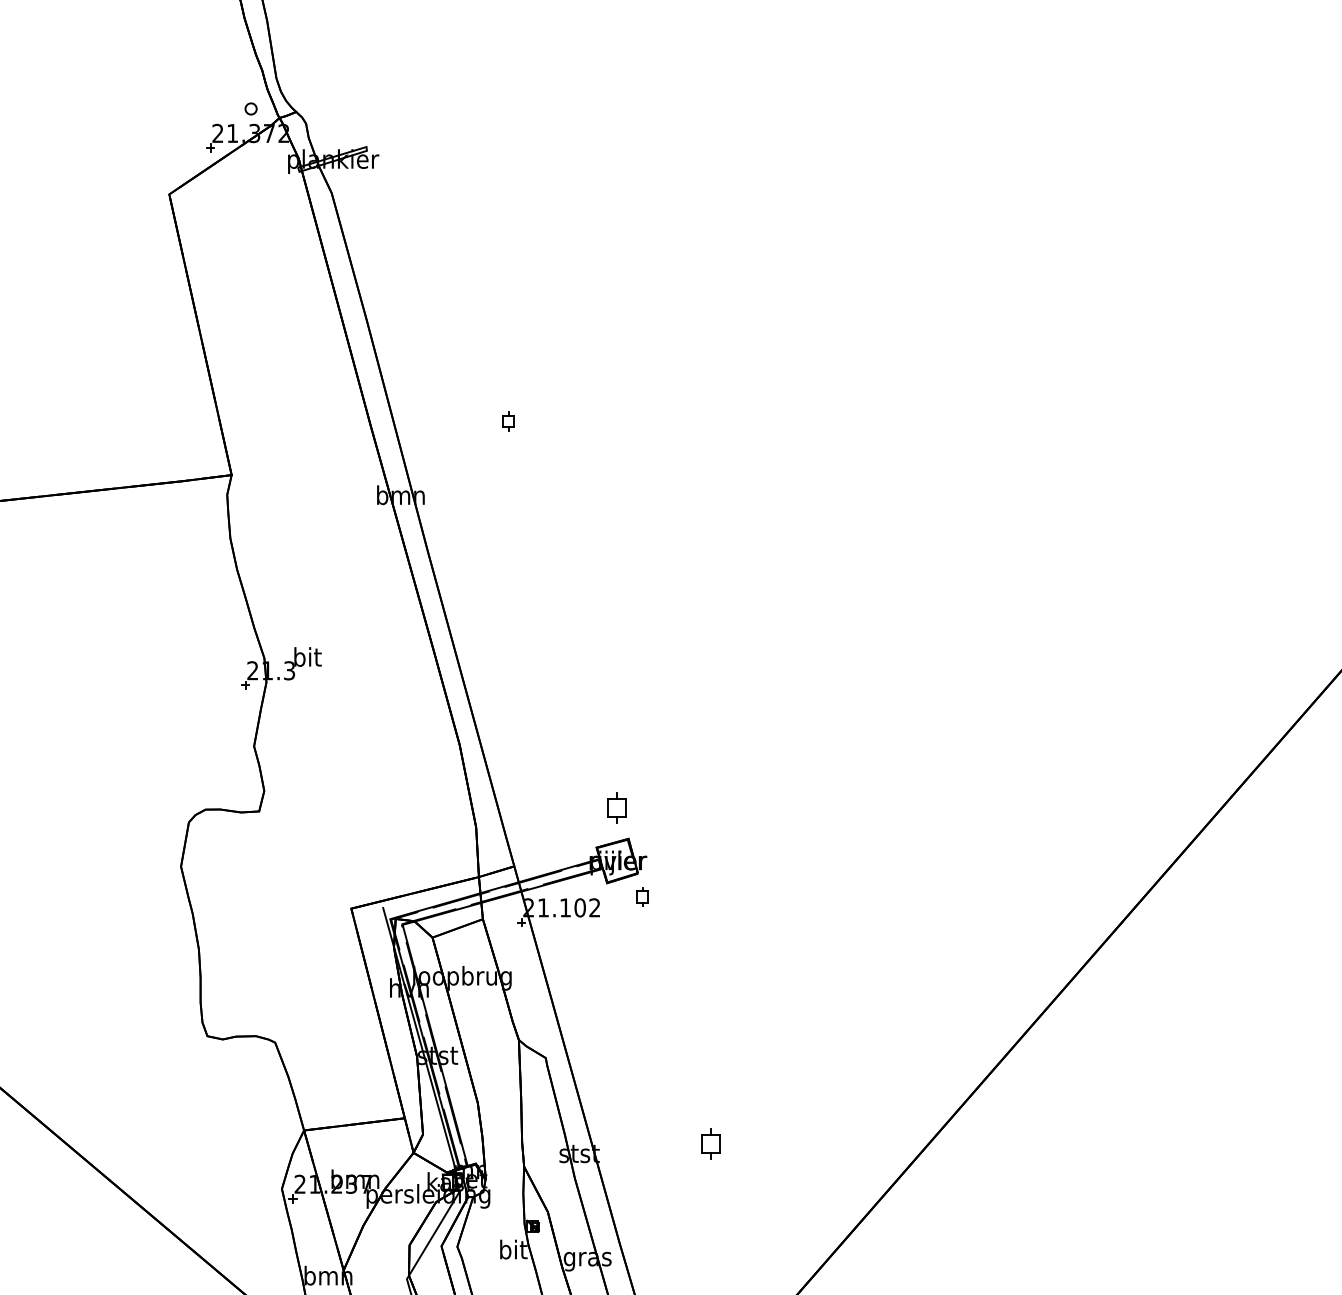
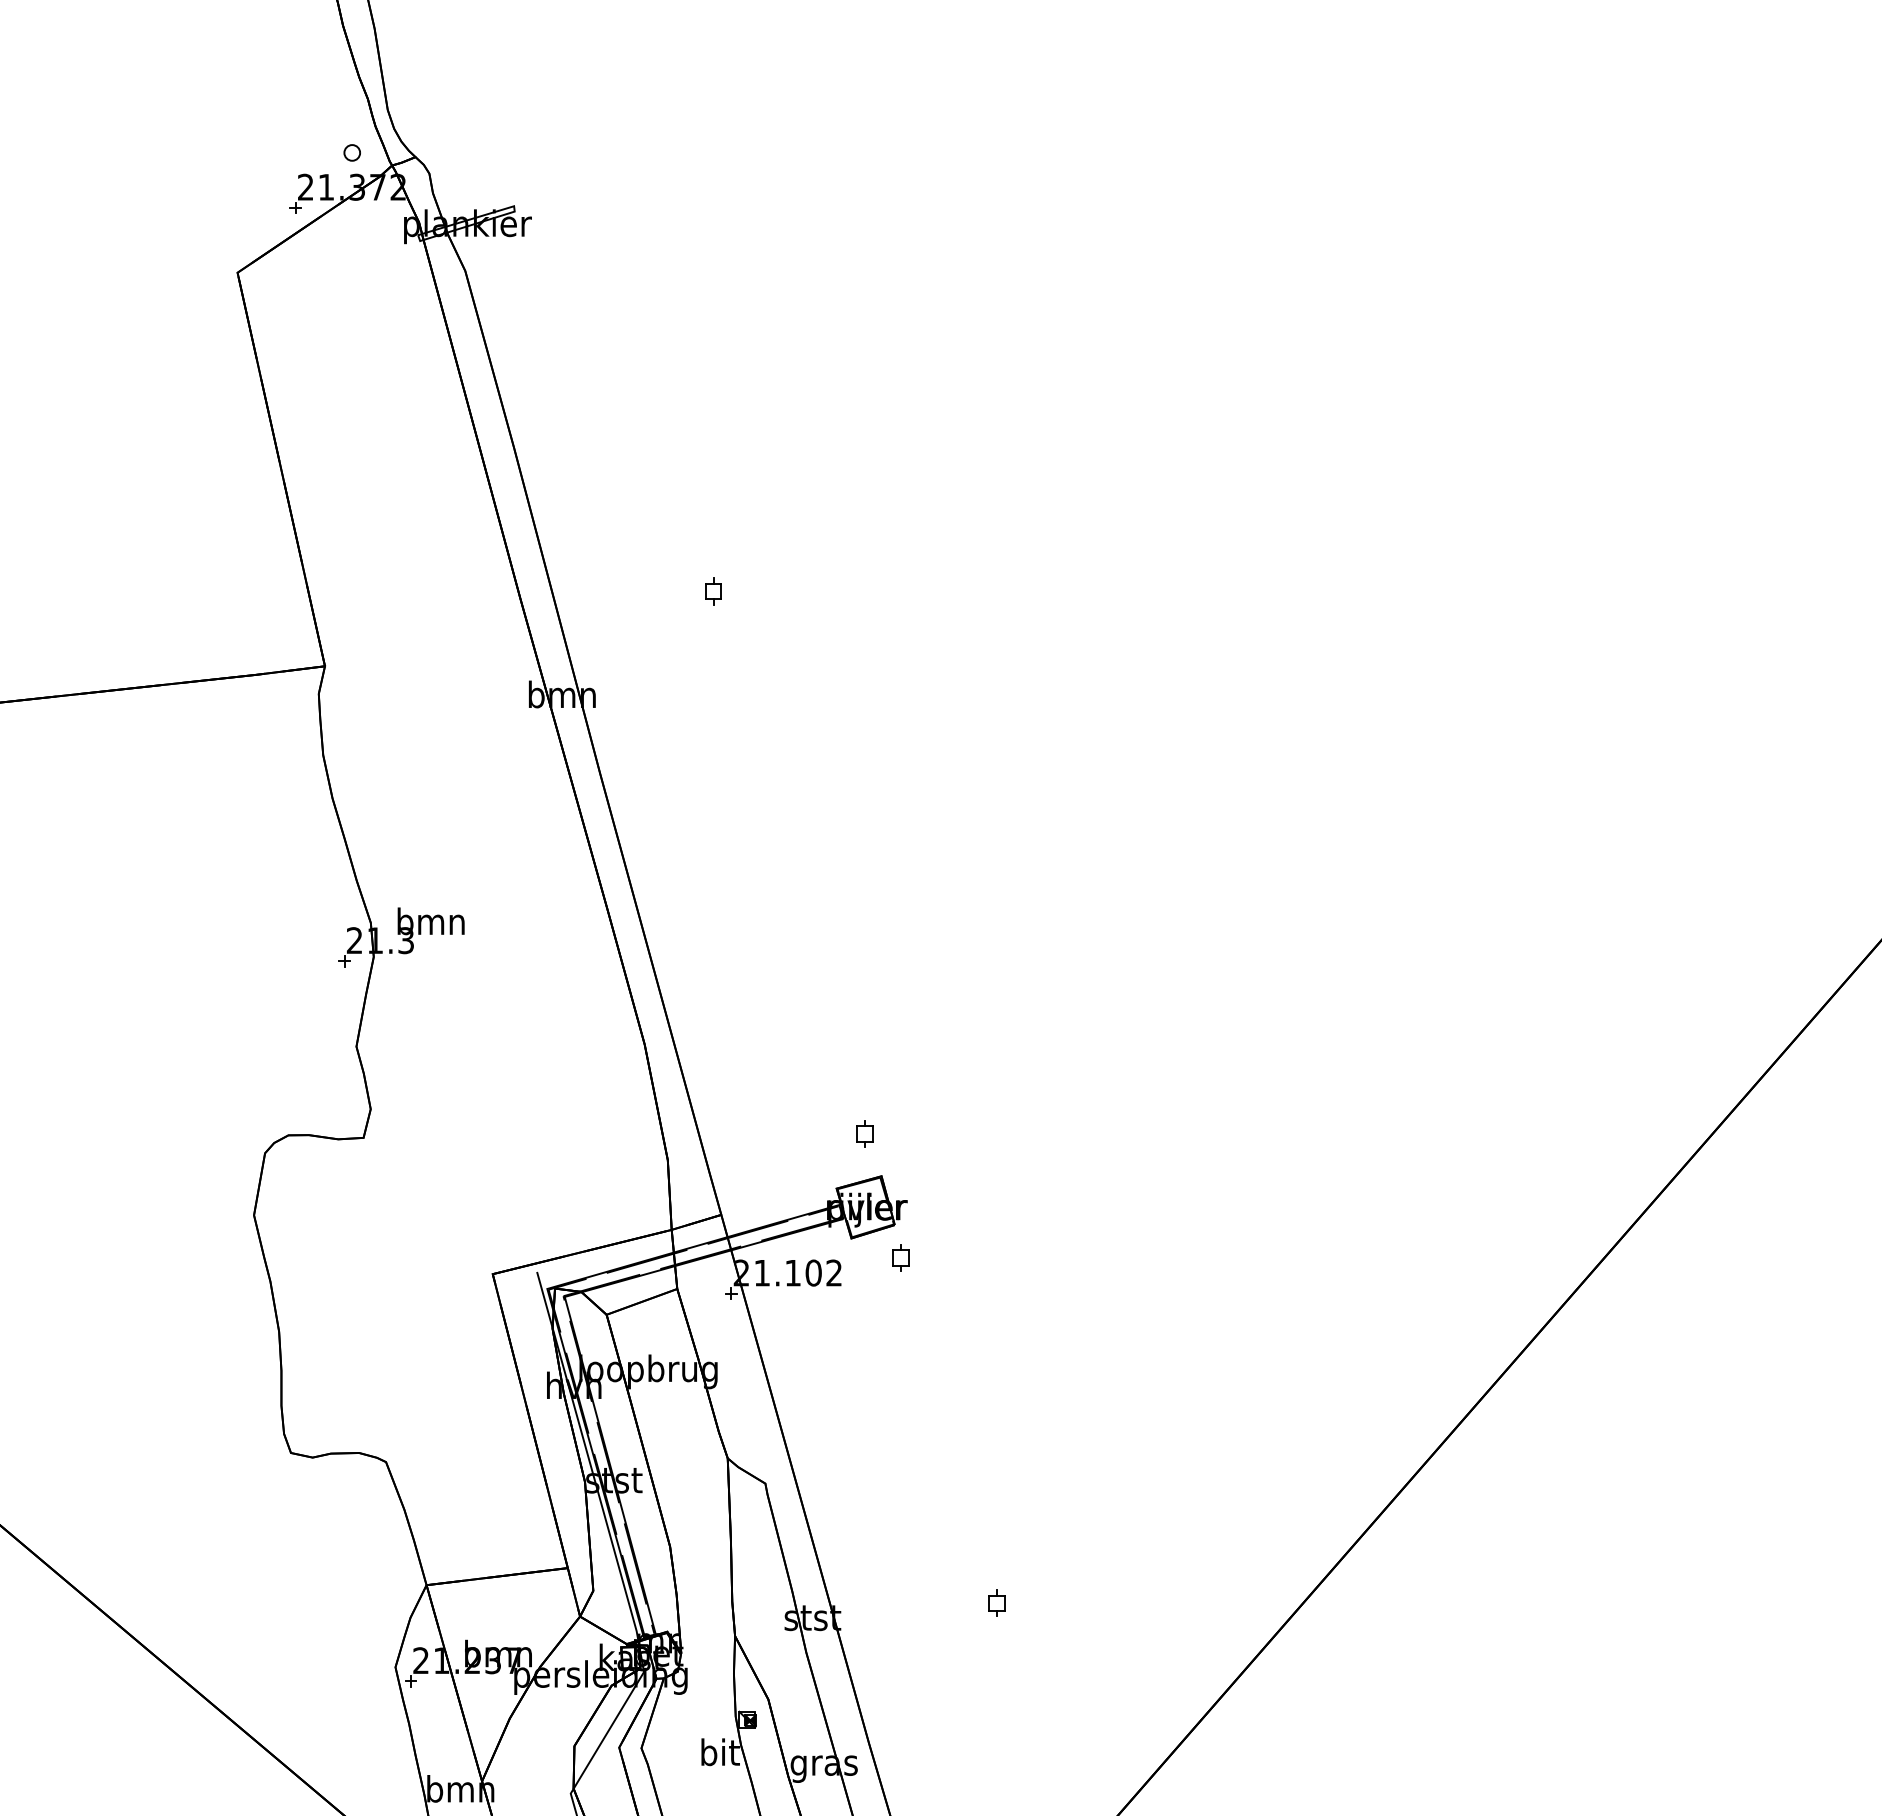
text: (306, 657) -> (430, 921), bit -> bmn
part: (616, 808) -> (864, 1133), size x0.62
part: (710, 1142) -> (996, 1602), size x0.62

